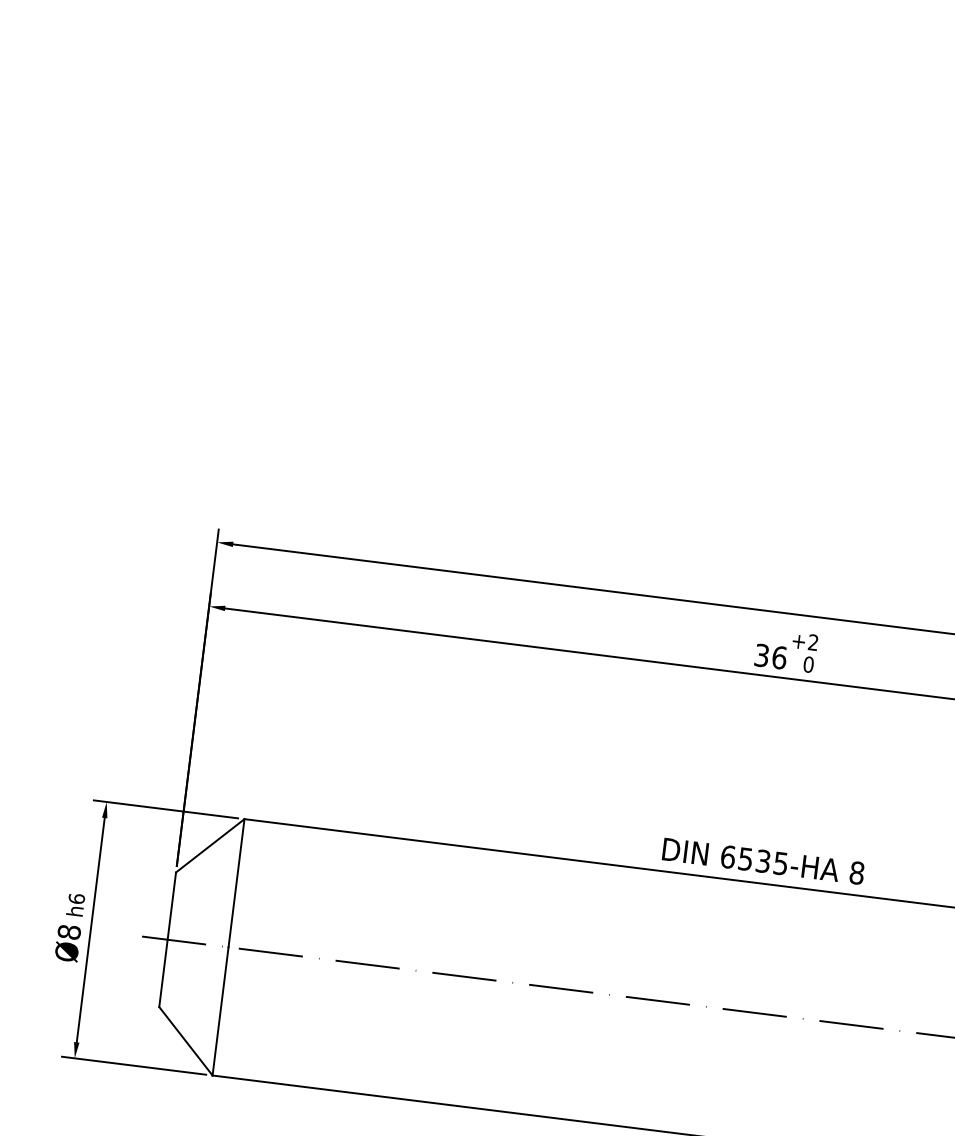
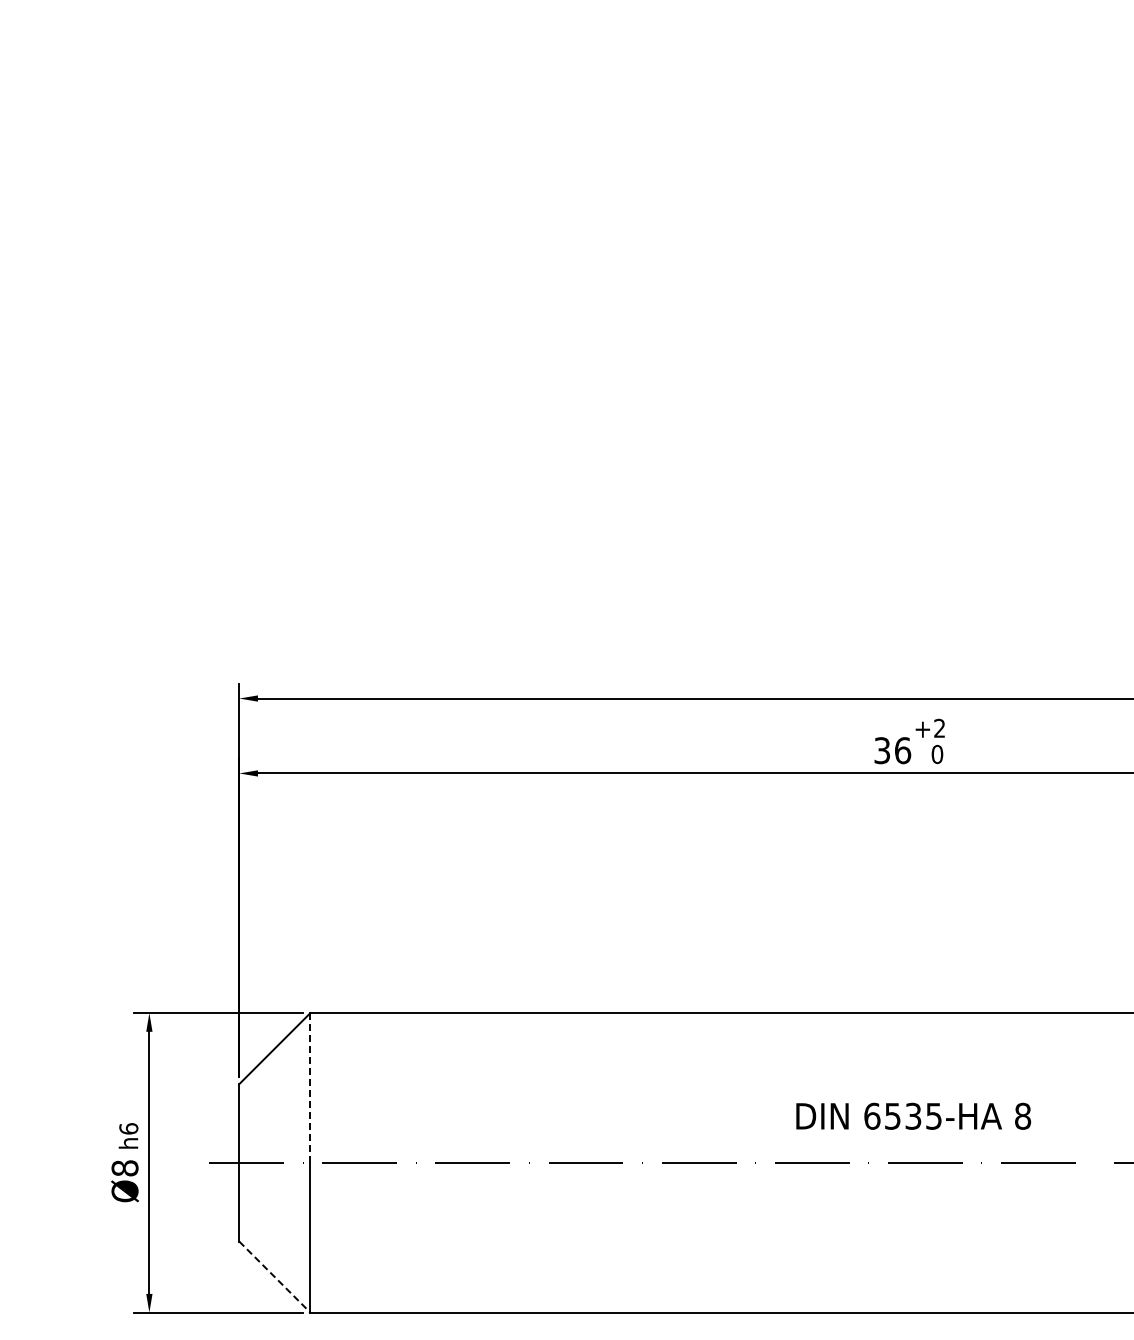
text: (763, 860) -> (913, 1115), moved
line: (236, 882) -> (310, 1087), solid -> dashed
line: (186, 1041) -> (275, 1277), solid -> dashed

